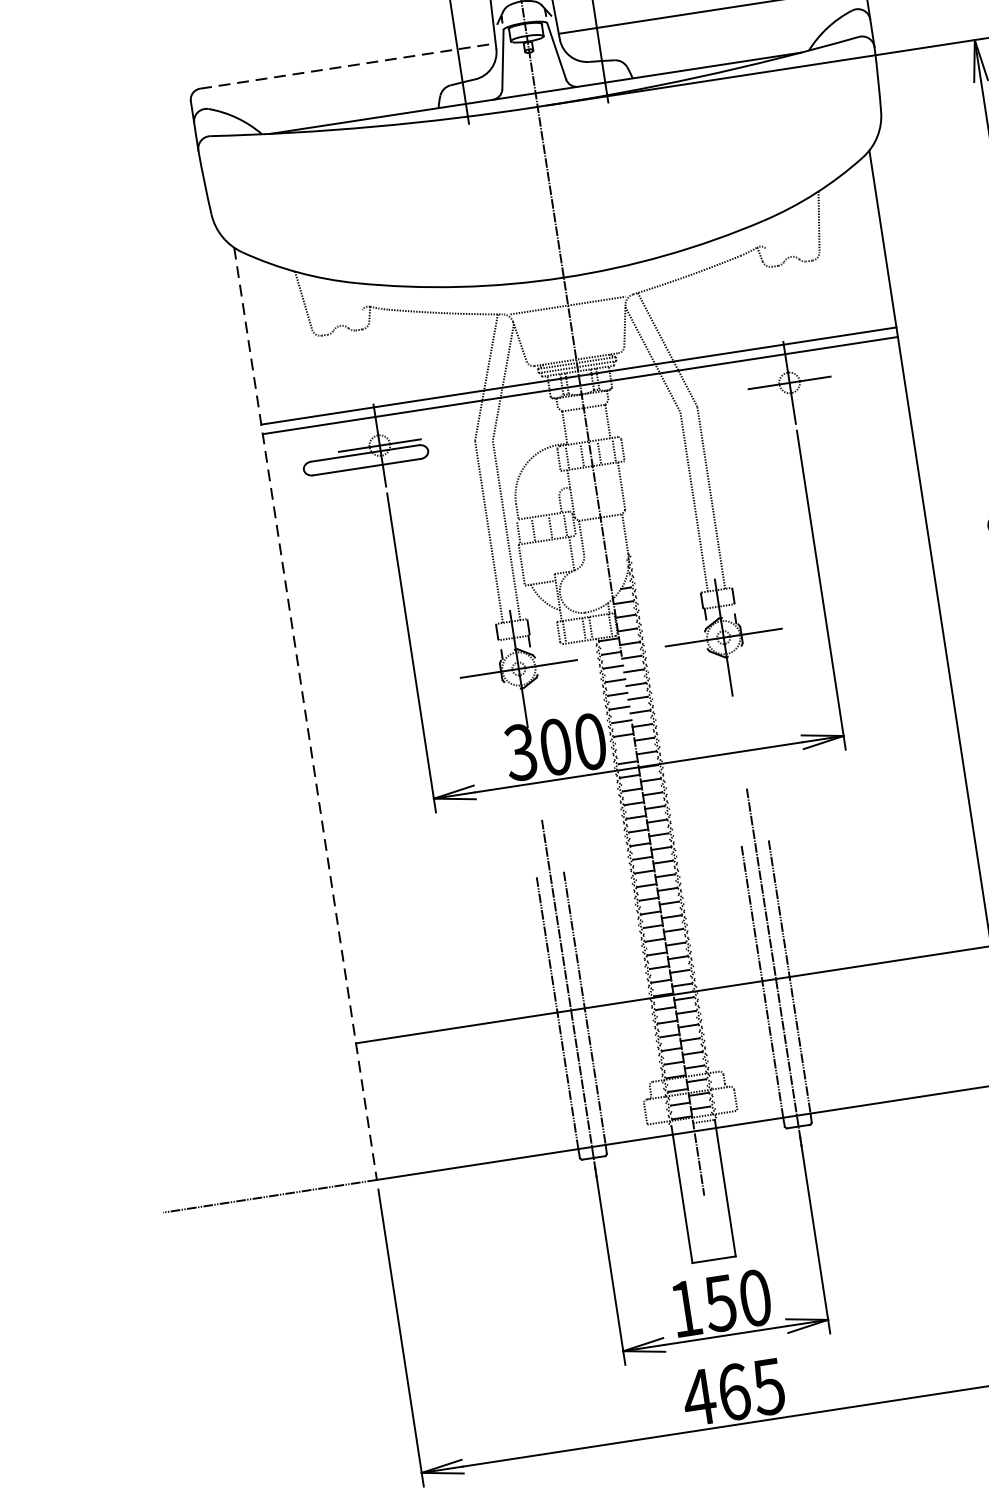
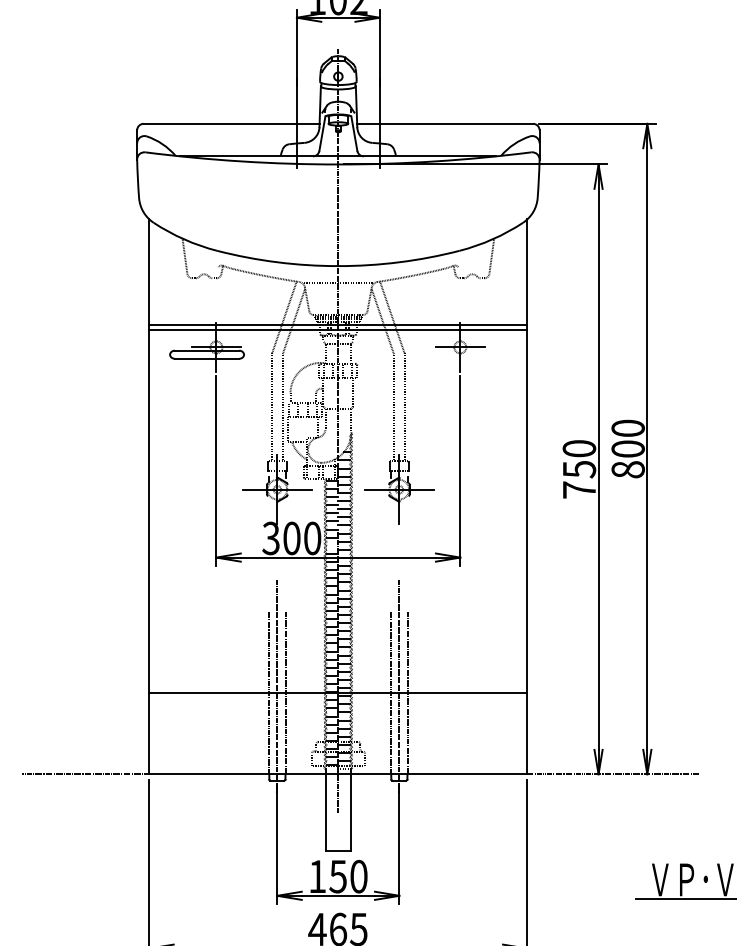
line: (347, 65) -> (231, 123), dashed -> solid
line: (306, 714) -> (149, 497), dashed -> solid

